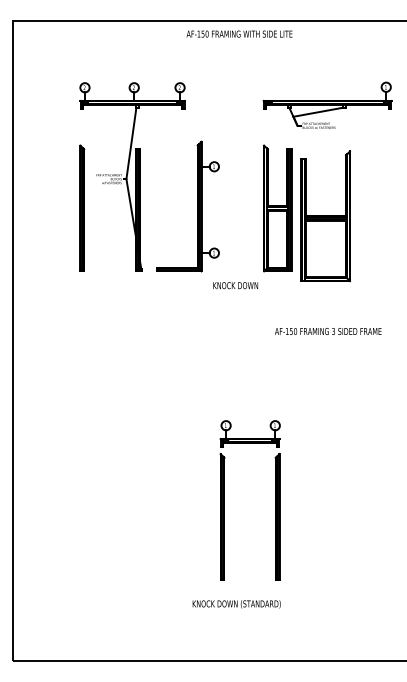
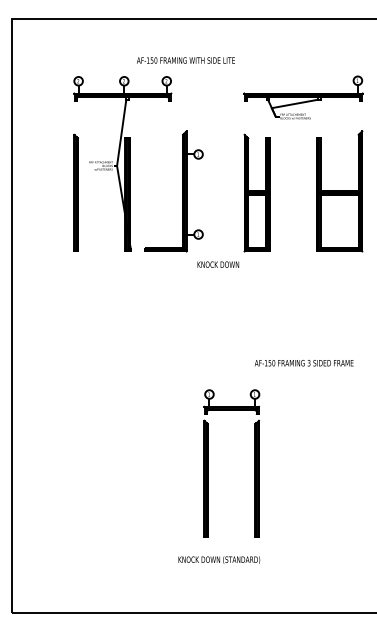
text: (239, 34) -> (185, 60), moved
part: (325, 216) -> (339, 191), moved
text: (328, 331) -> (304, 363), moved

